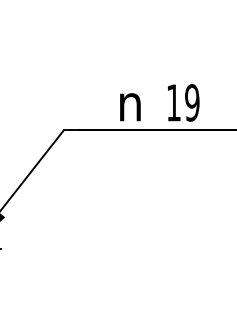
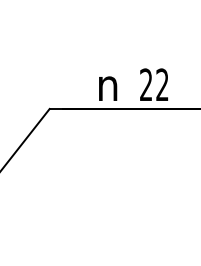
text: (182, 102) -> (153, 84), 19 -> 22

